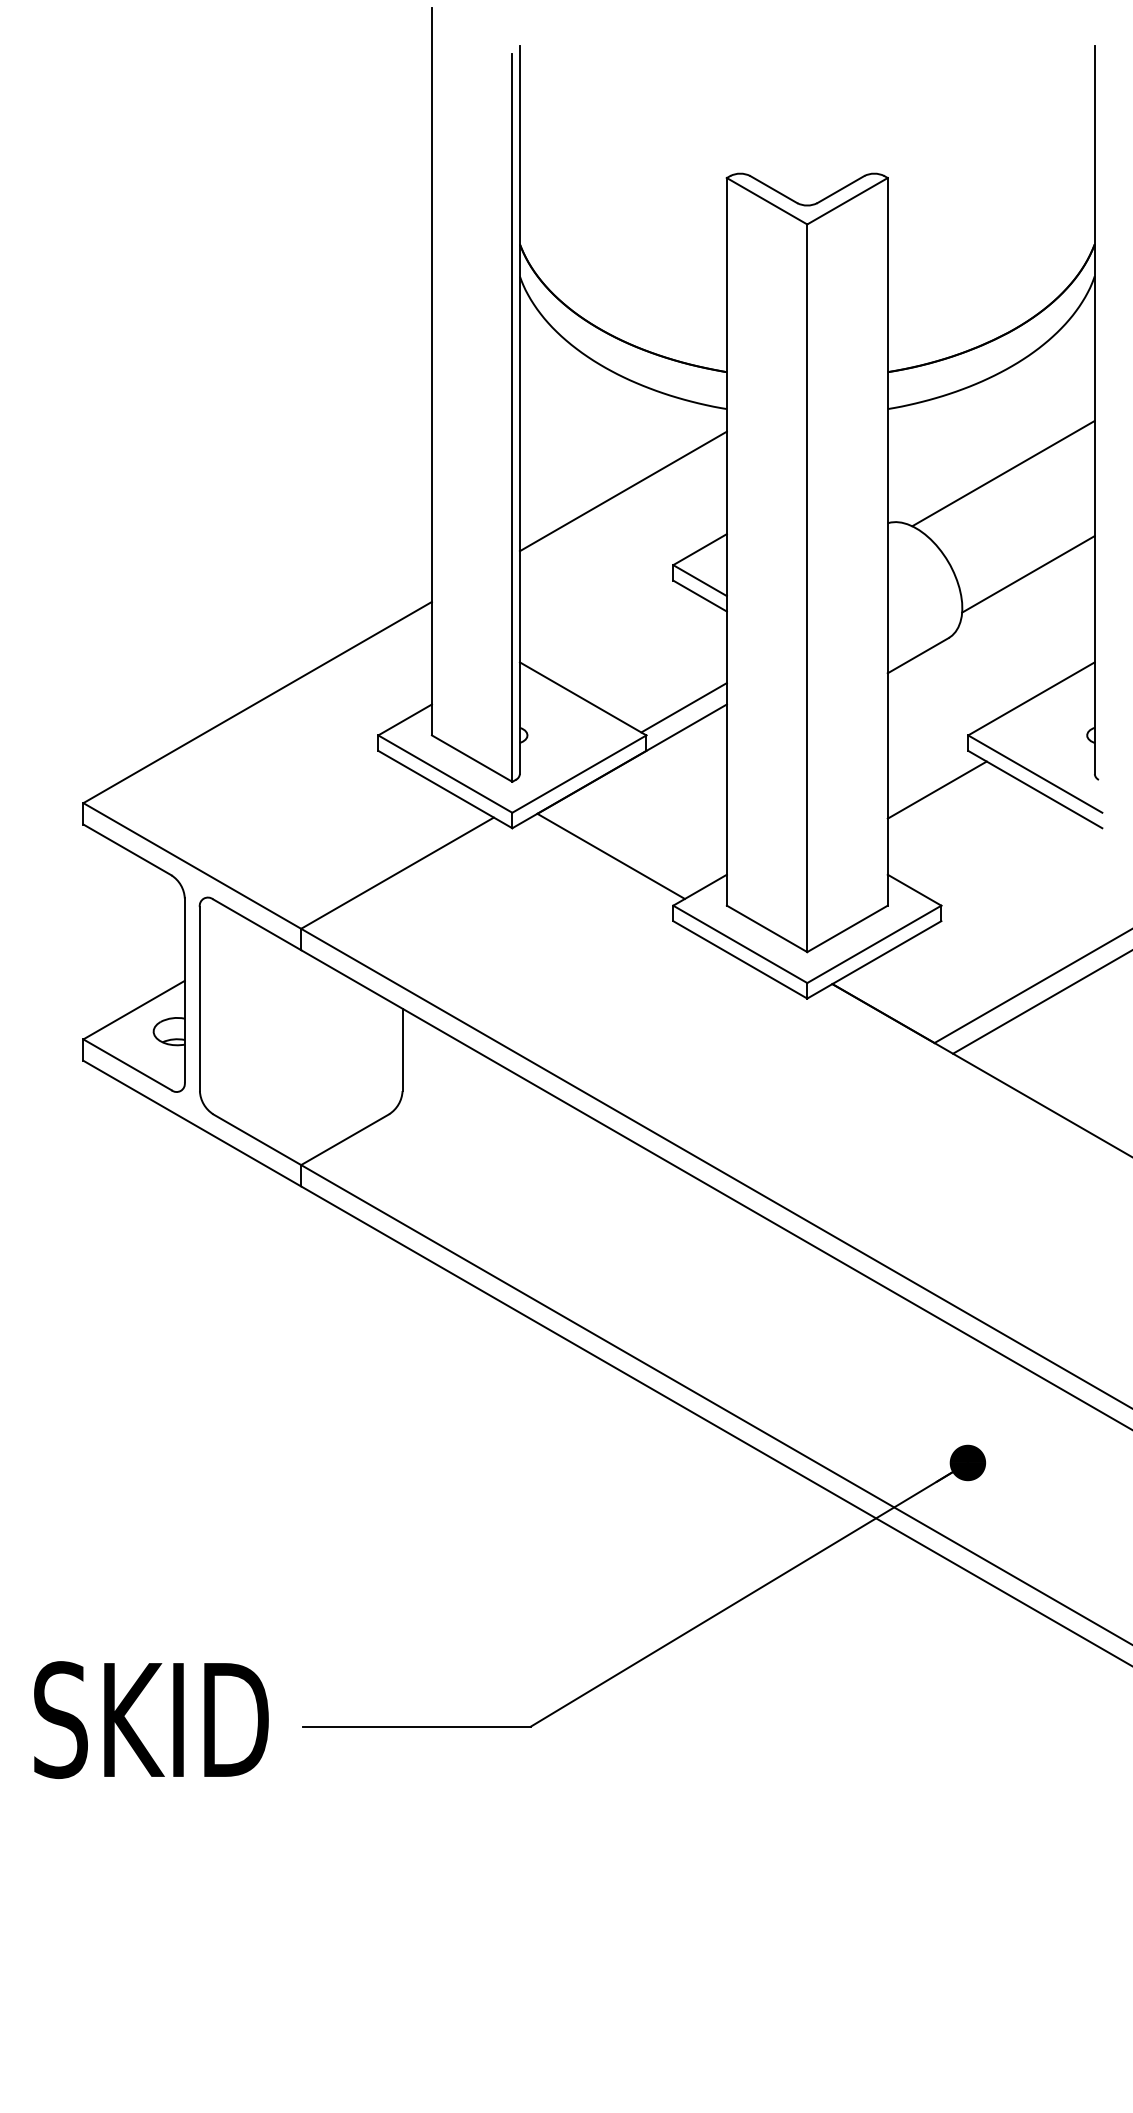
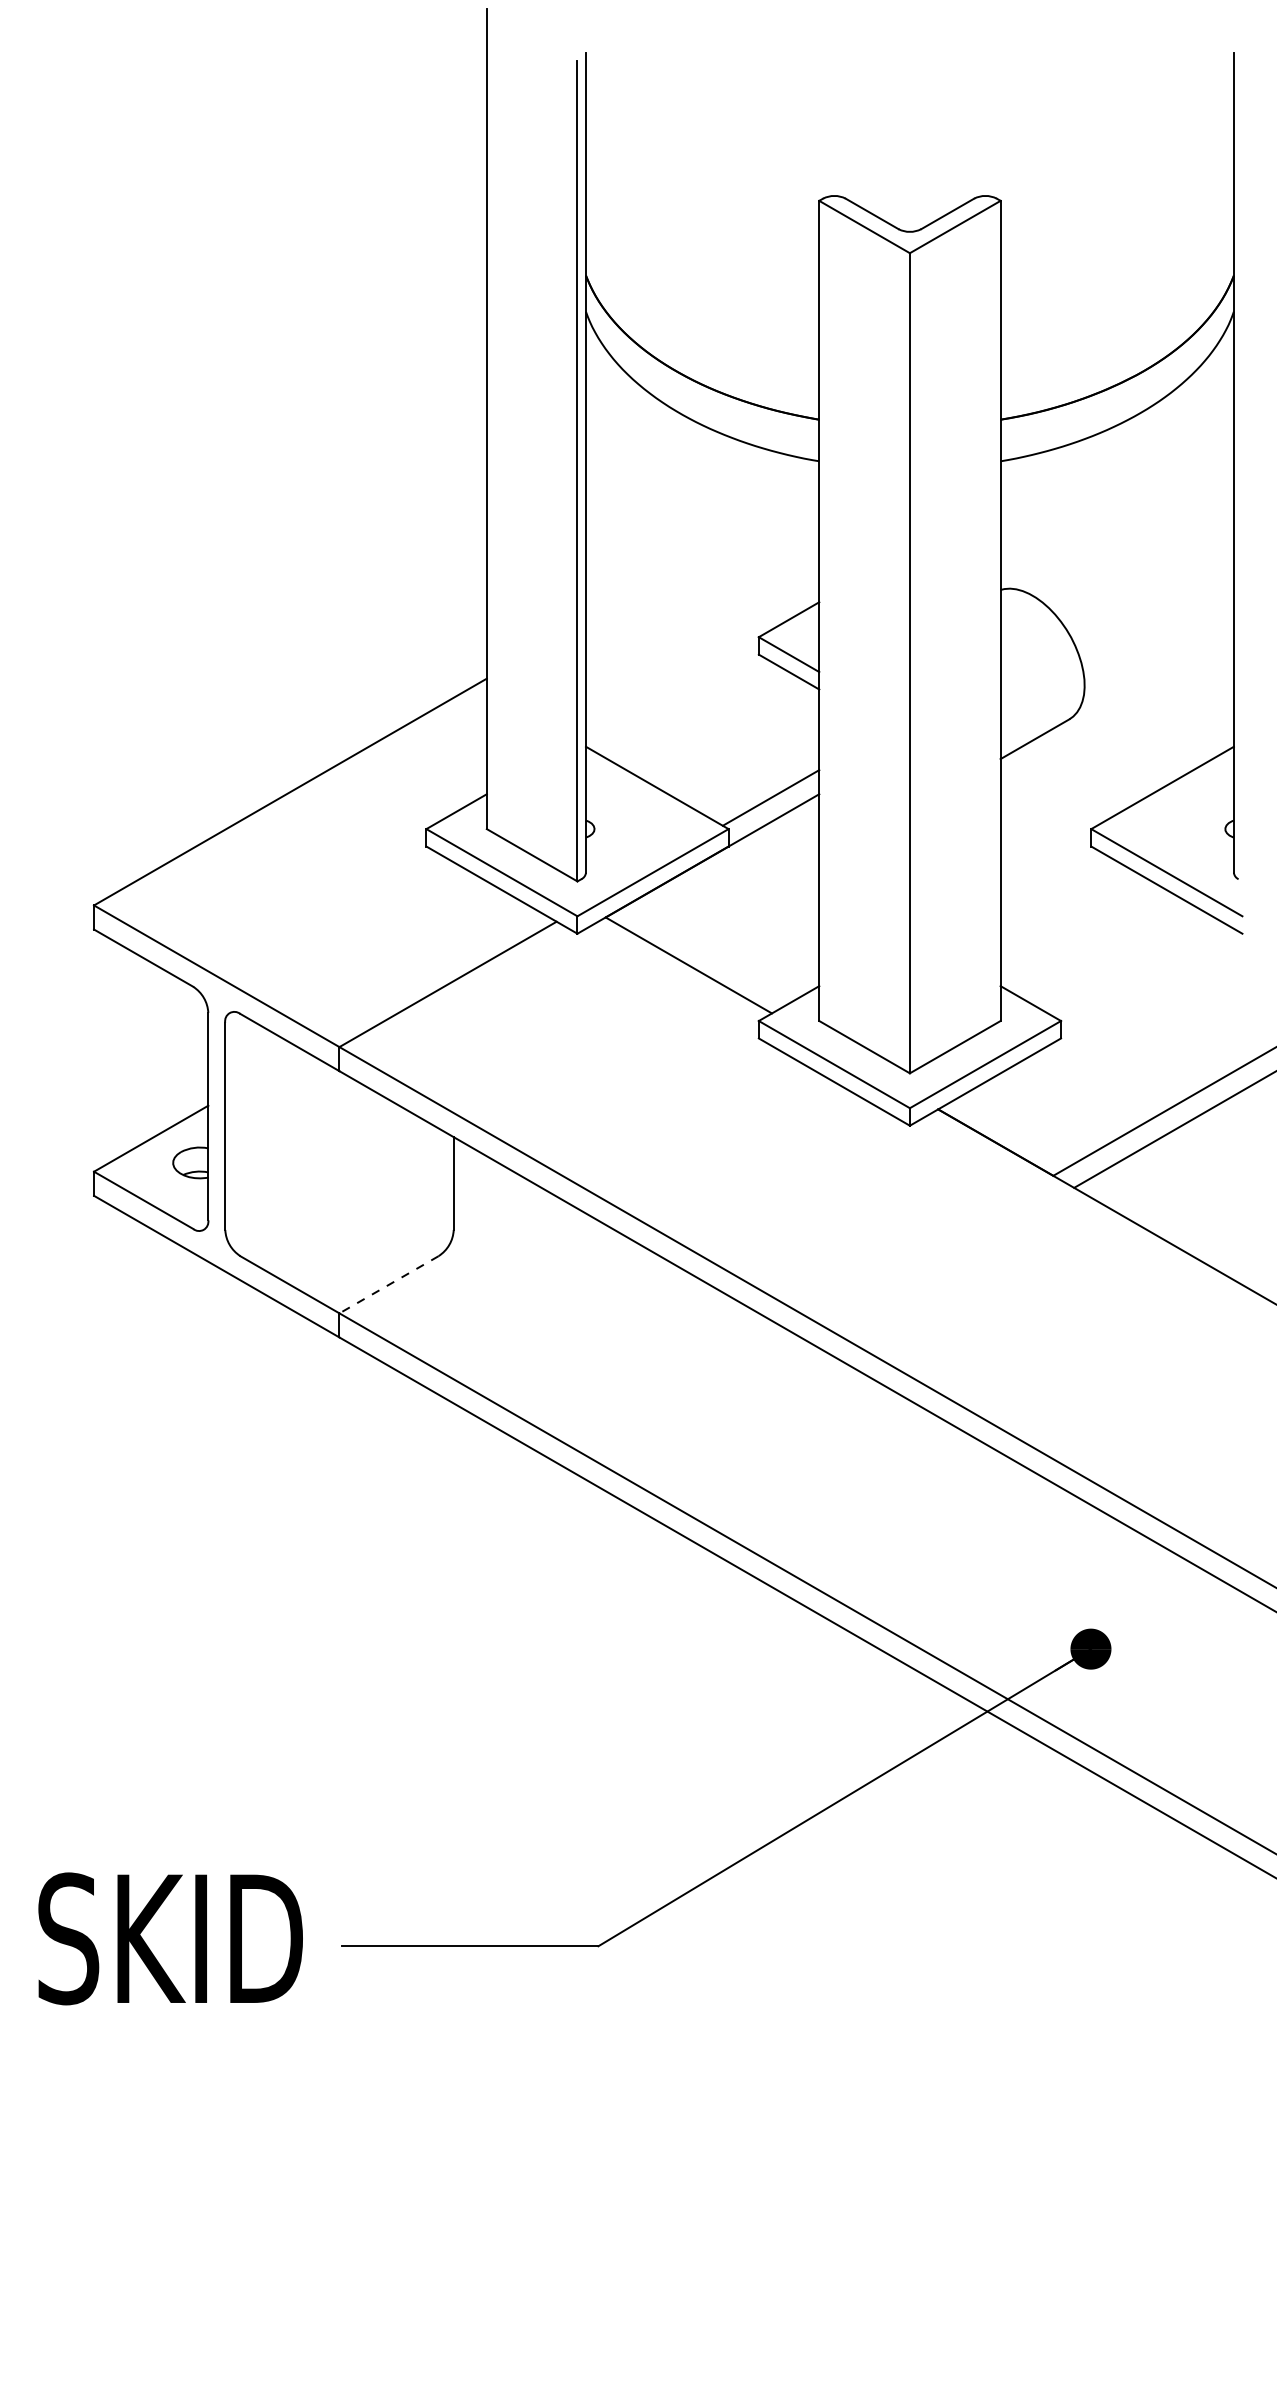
line: (1003, 473) -> (1131, 533), removed
line: (622, 491) -> (701, 554), removed
line: (1028, 574) -> (1159, 647), removed
line: (936, 789) -> (1055, 890), removed
line: (345, 1139) -> (389, 1284), solid -> dashed

